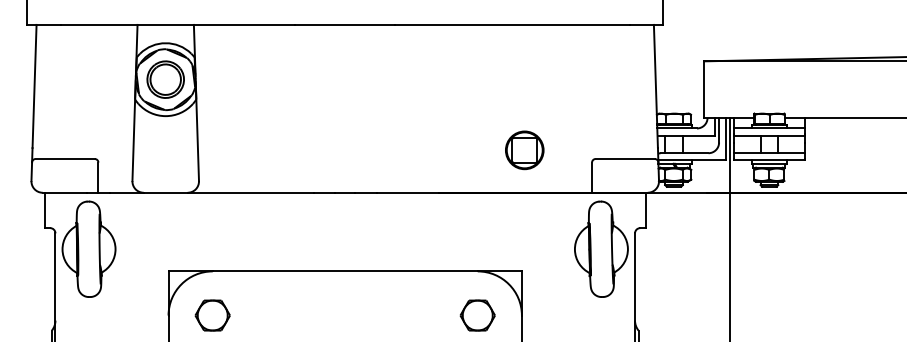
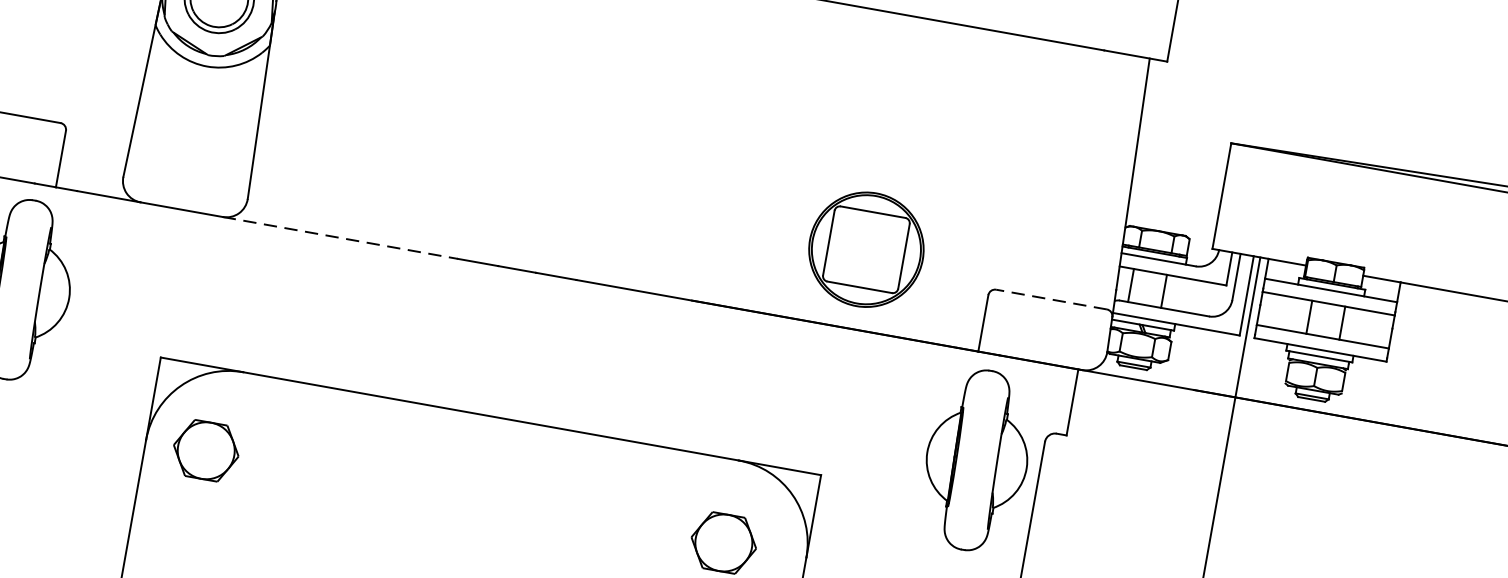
part: (524, 150) -> (866, 250), size x1.6
line: (625, 159) -> (1051, 300), solid -> dashed
line: (250, 192) -> (340, 237), solid -> dashed
part: (212, 315) -> (205, 450), moved

